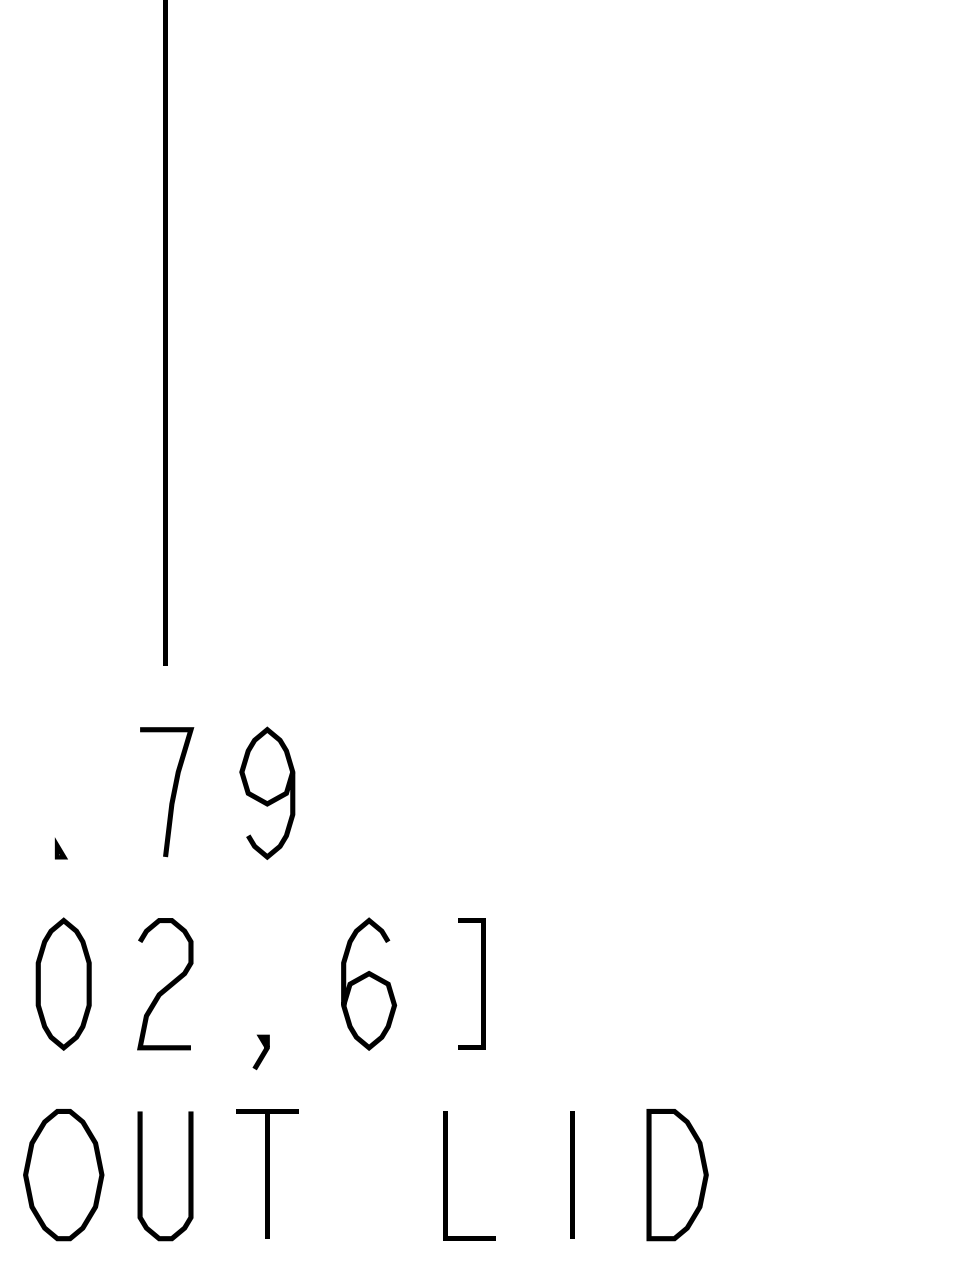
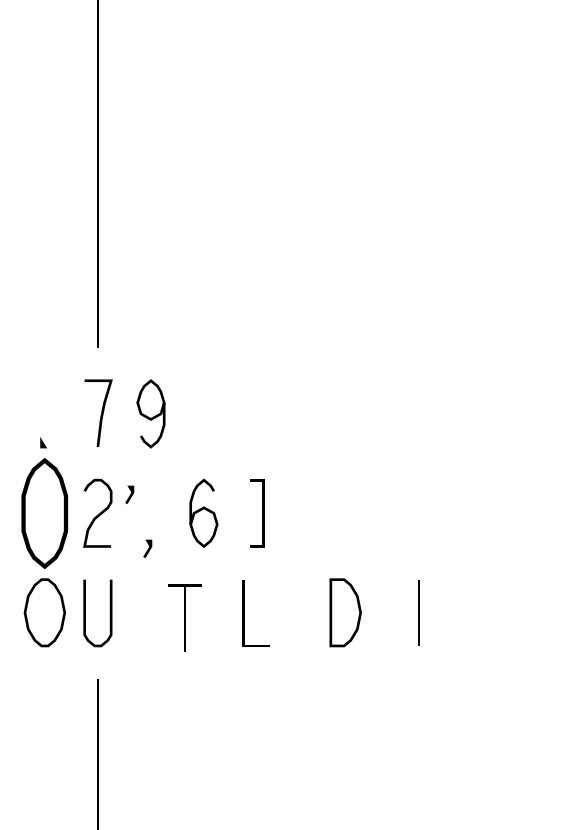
line: (228, 948) -> (130, 494), added
part: (63, 982) -> (44, 512), size x1.6
part: (266, 1172) -> (184, 617), moved
line: (571, 1174) -> (418, 612), moved
part: (677, 1174) -> (345, 612), moved

